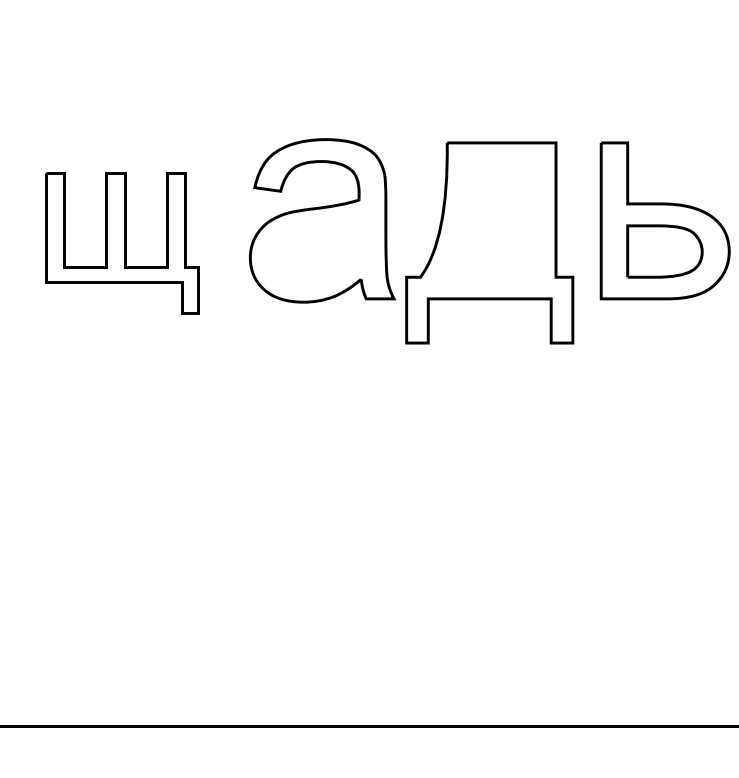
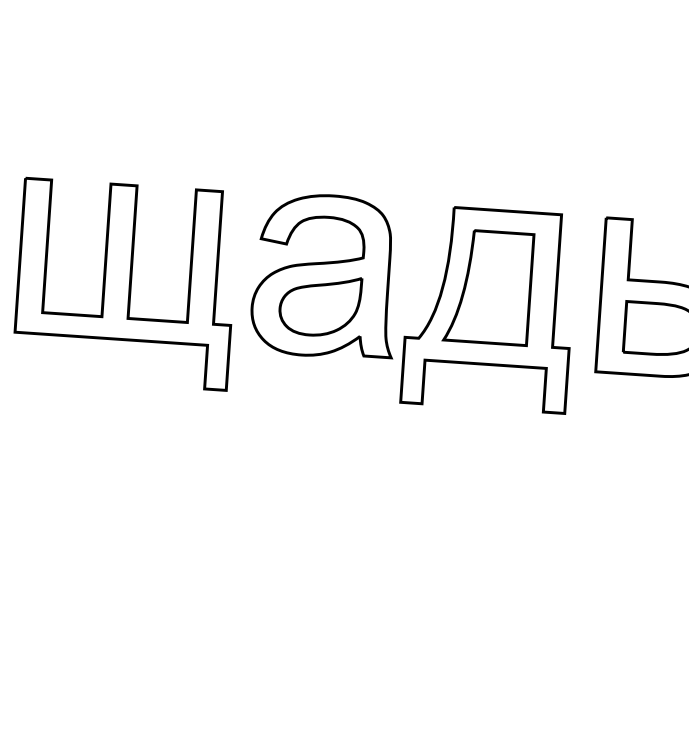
part: (486, 220) -> (487, 286), added
part: (121, 243) -> (125, 284), size x1.43
part: (318, 250) -> (319, 305), added

